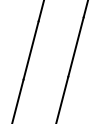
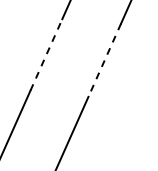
line: (75, 47) -> (104, 60), solid -> dashed
line: (31, 50) -> (46, 54), solid -> dashed

